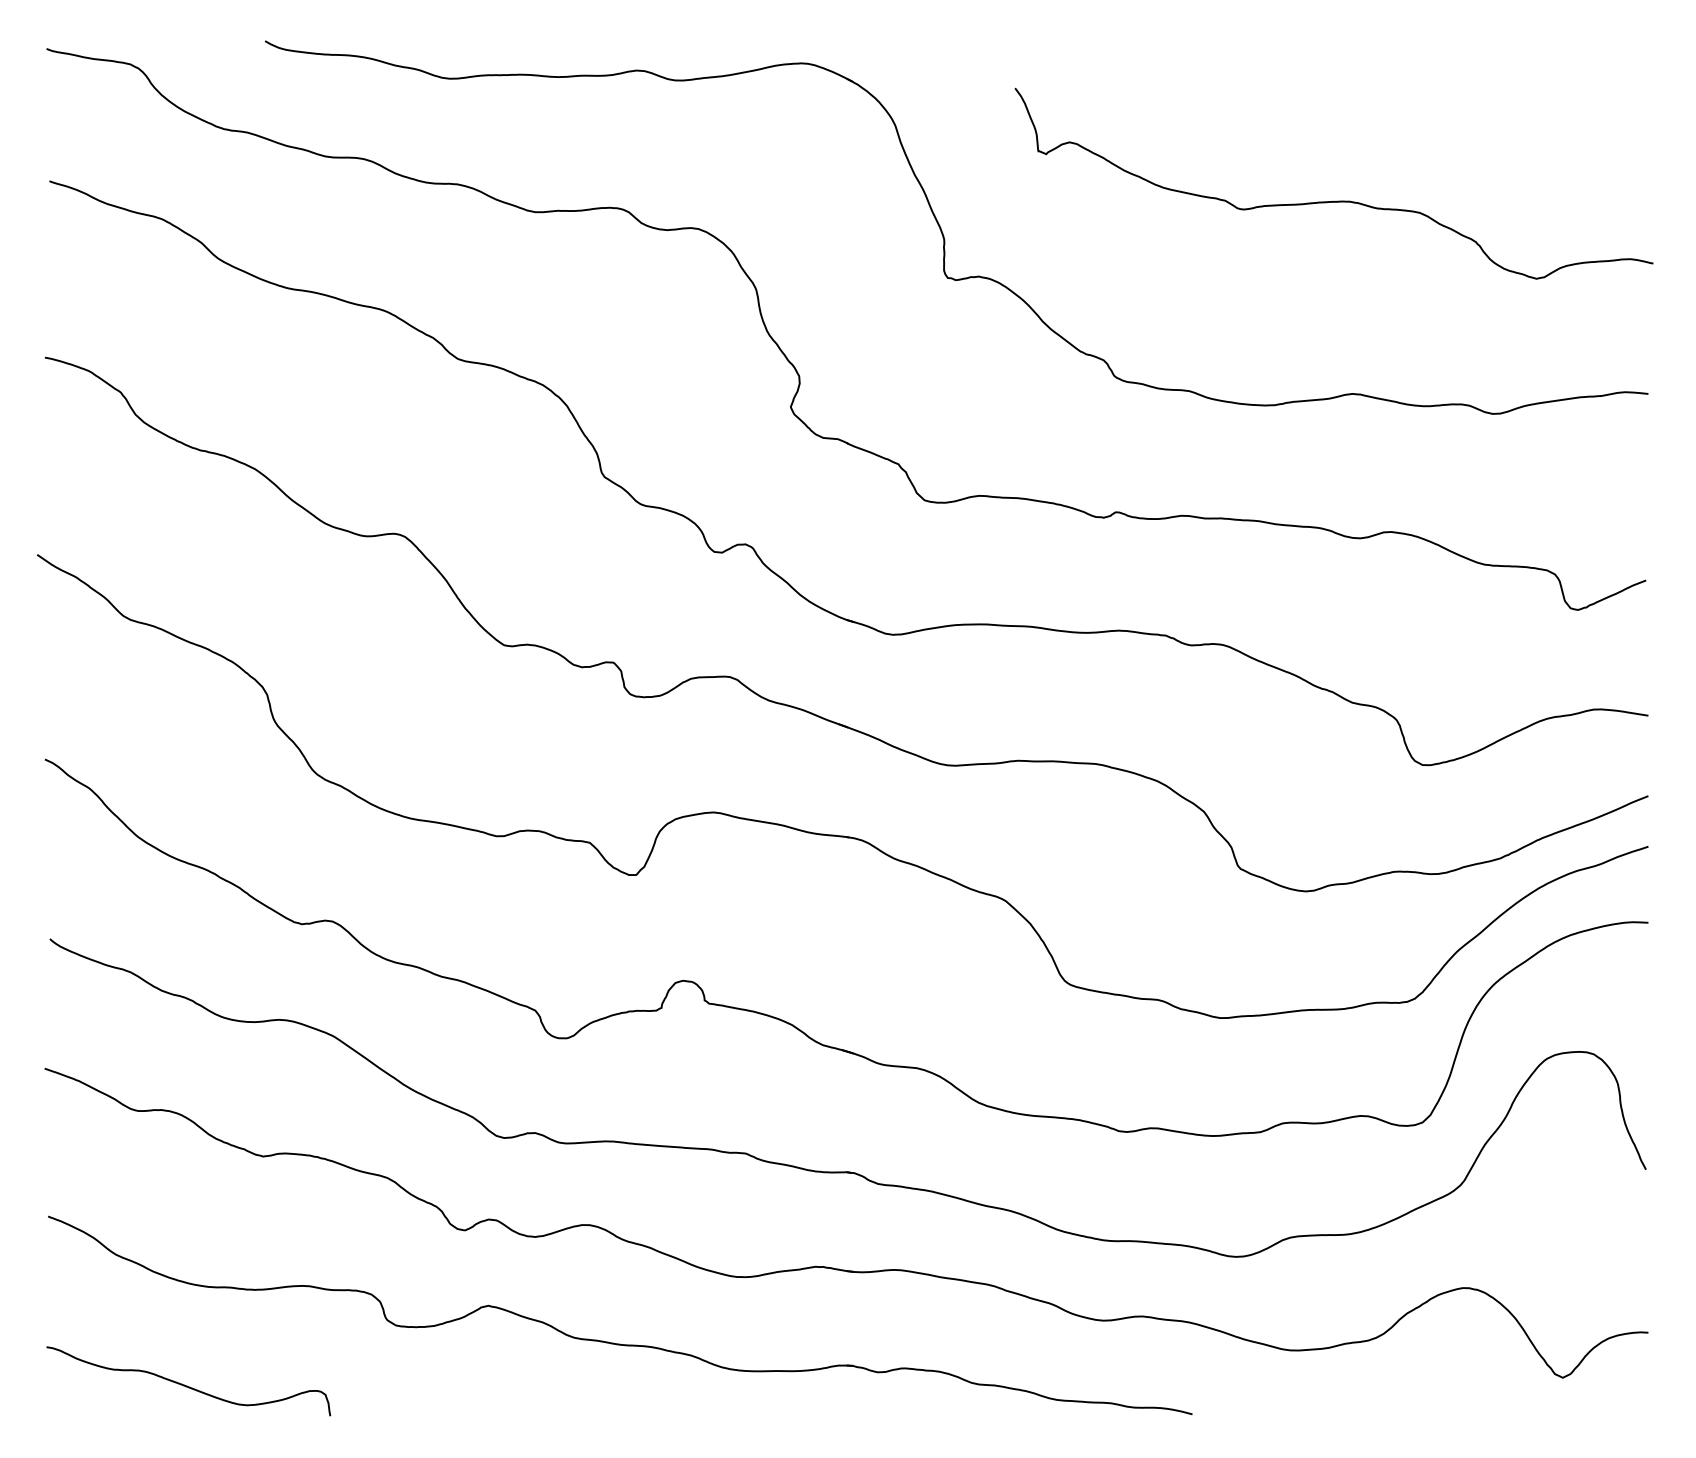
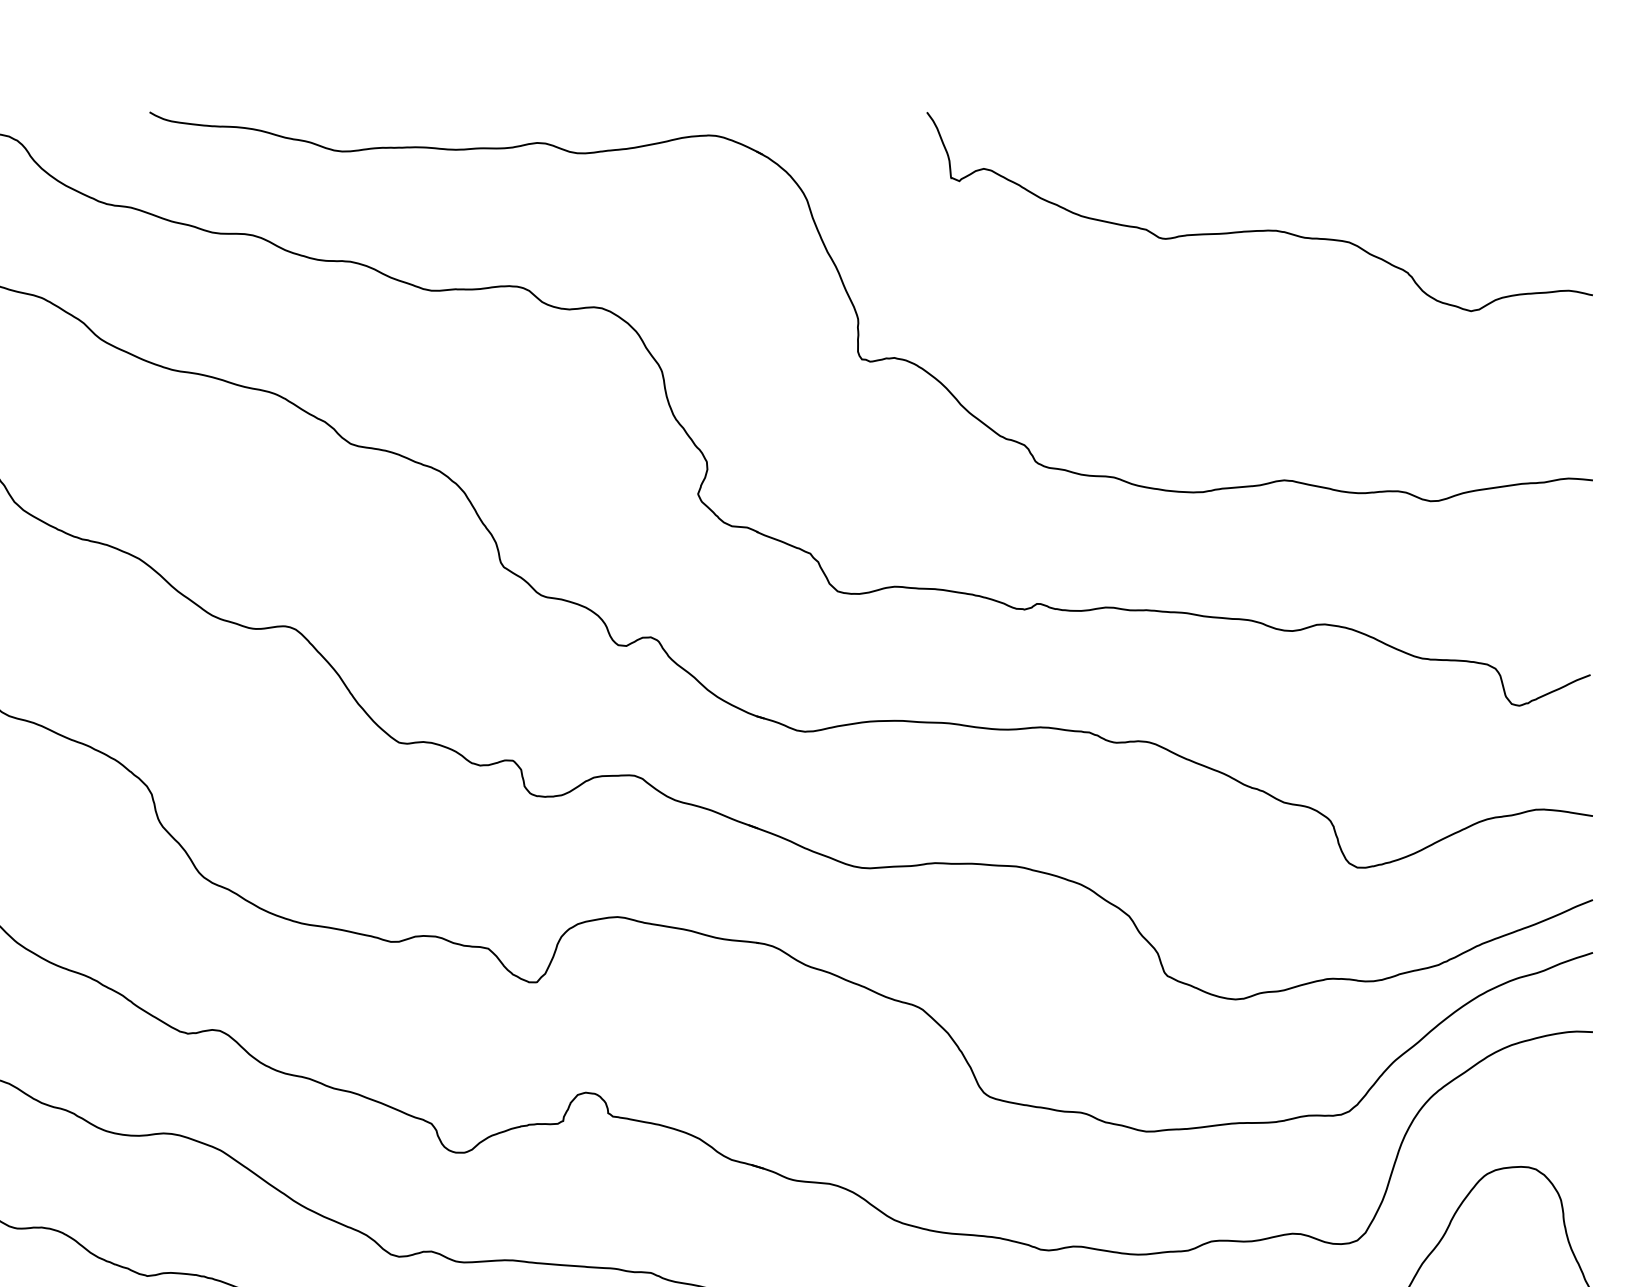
curve: (1335, 200) -> (1261, 229), moved

